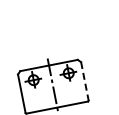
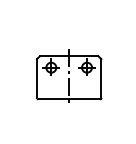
line: (85, 81) -> (101, 78), dashed -> solid

